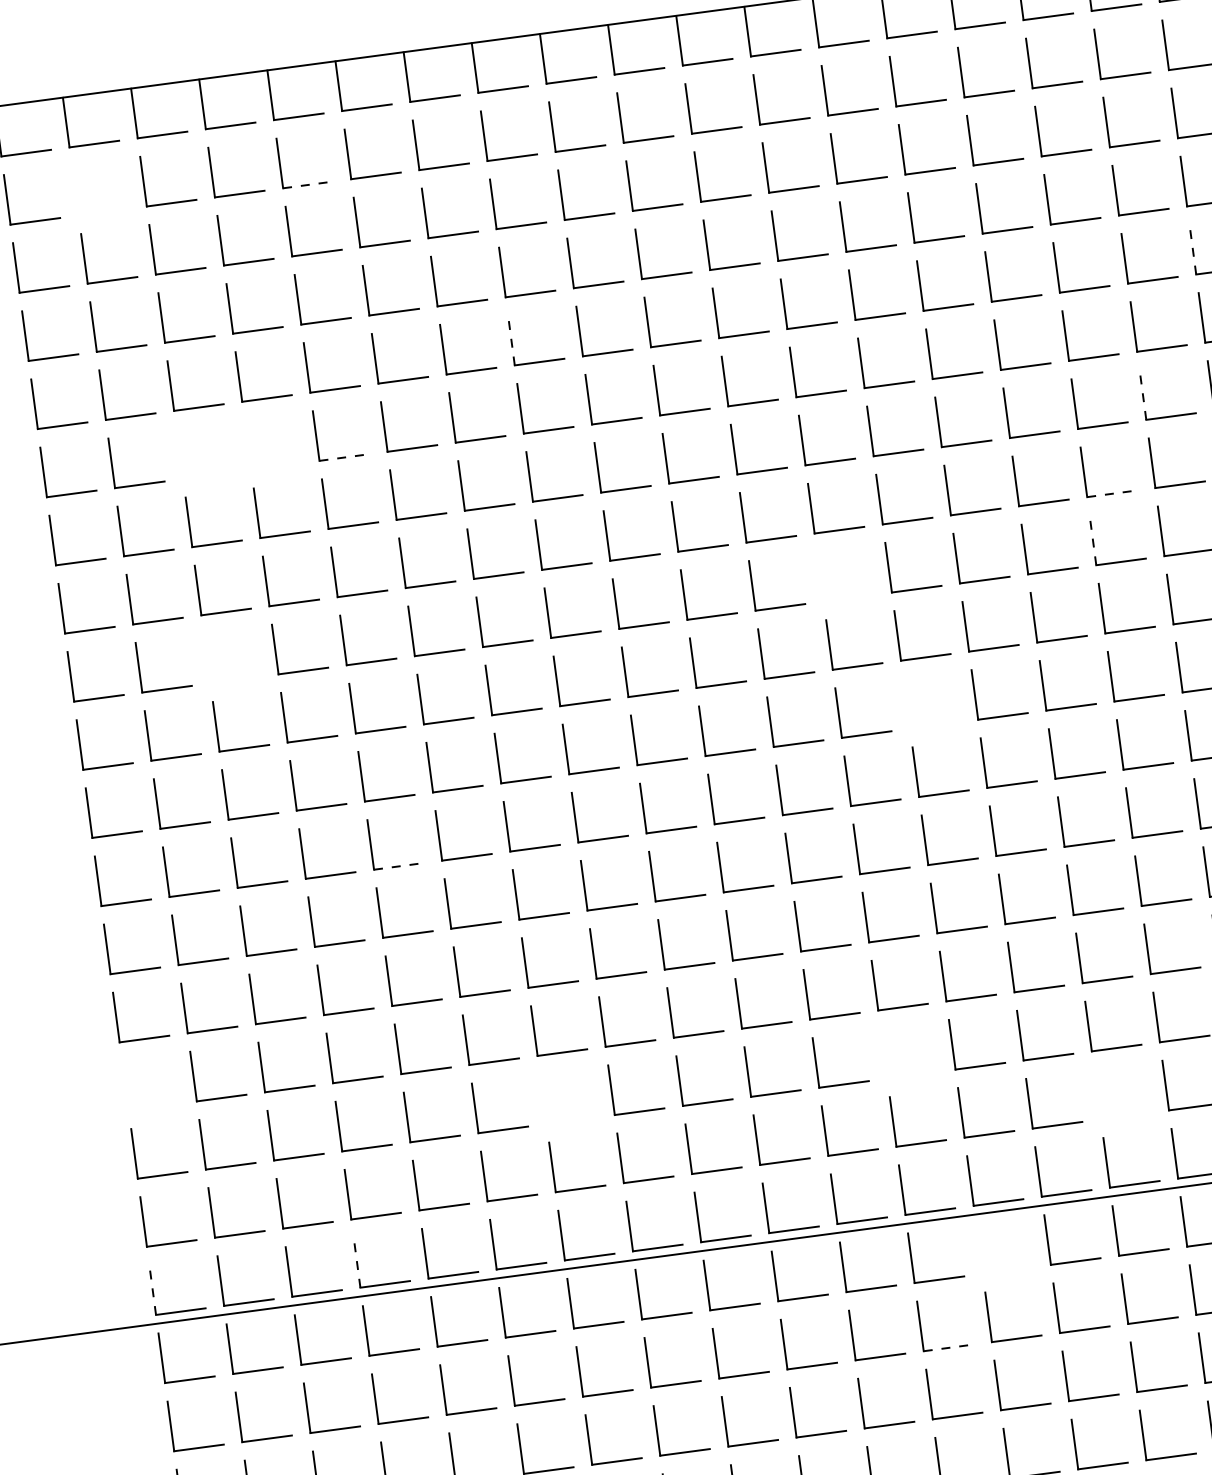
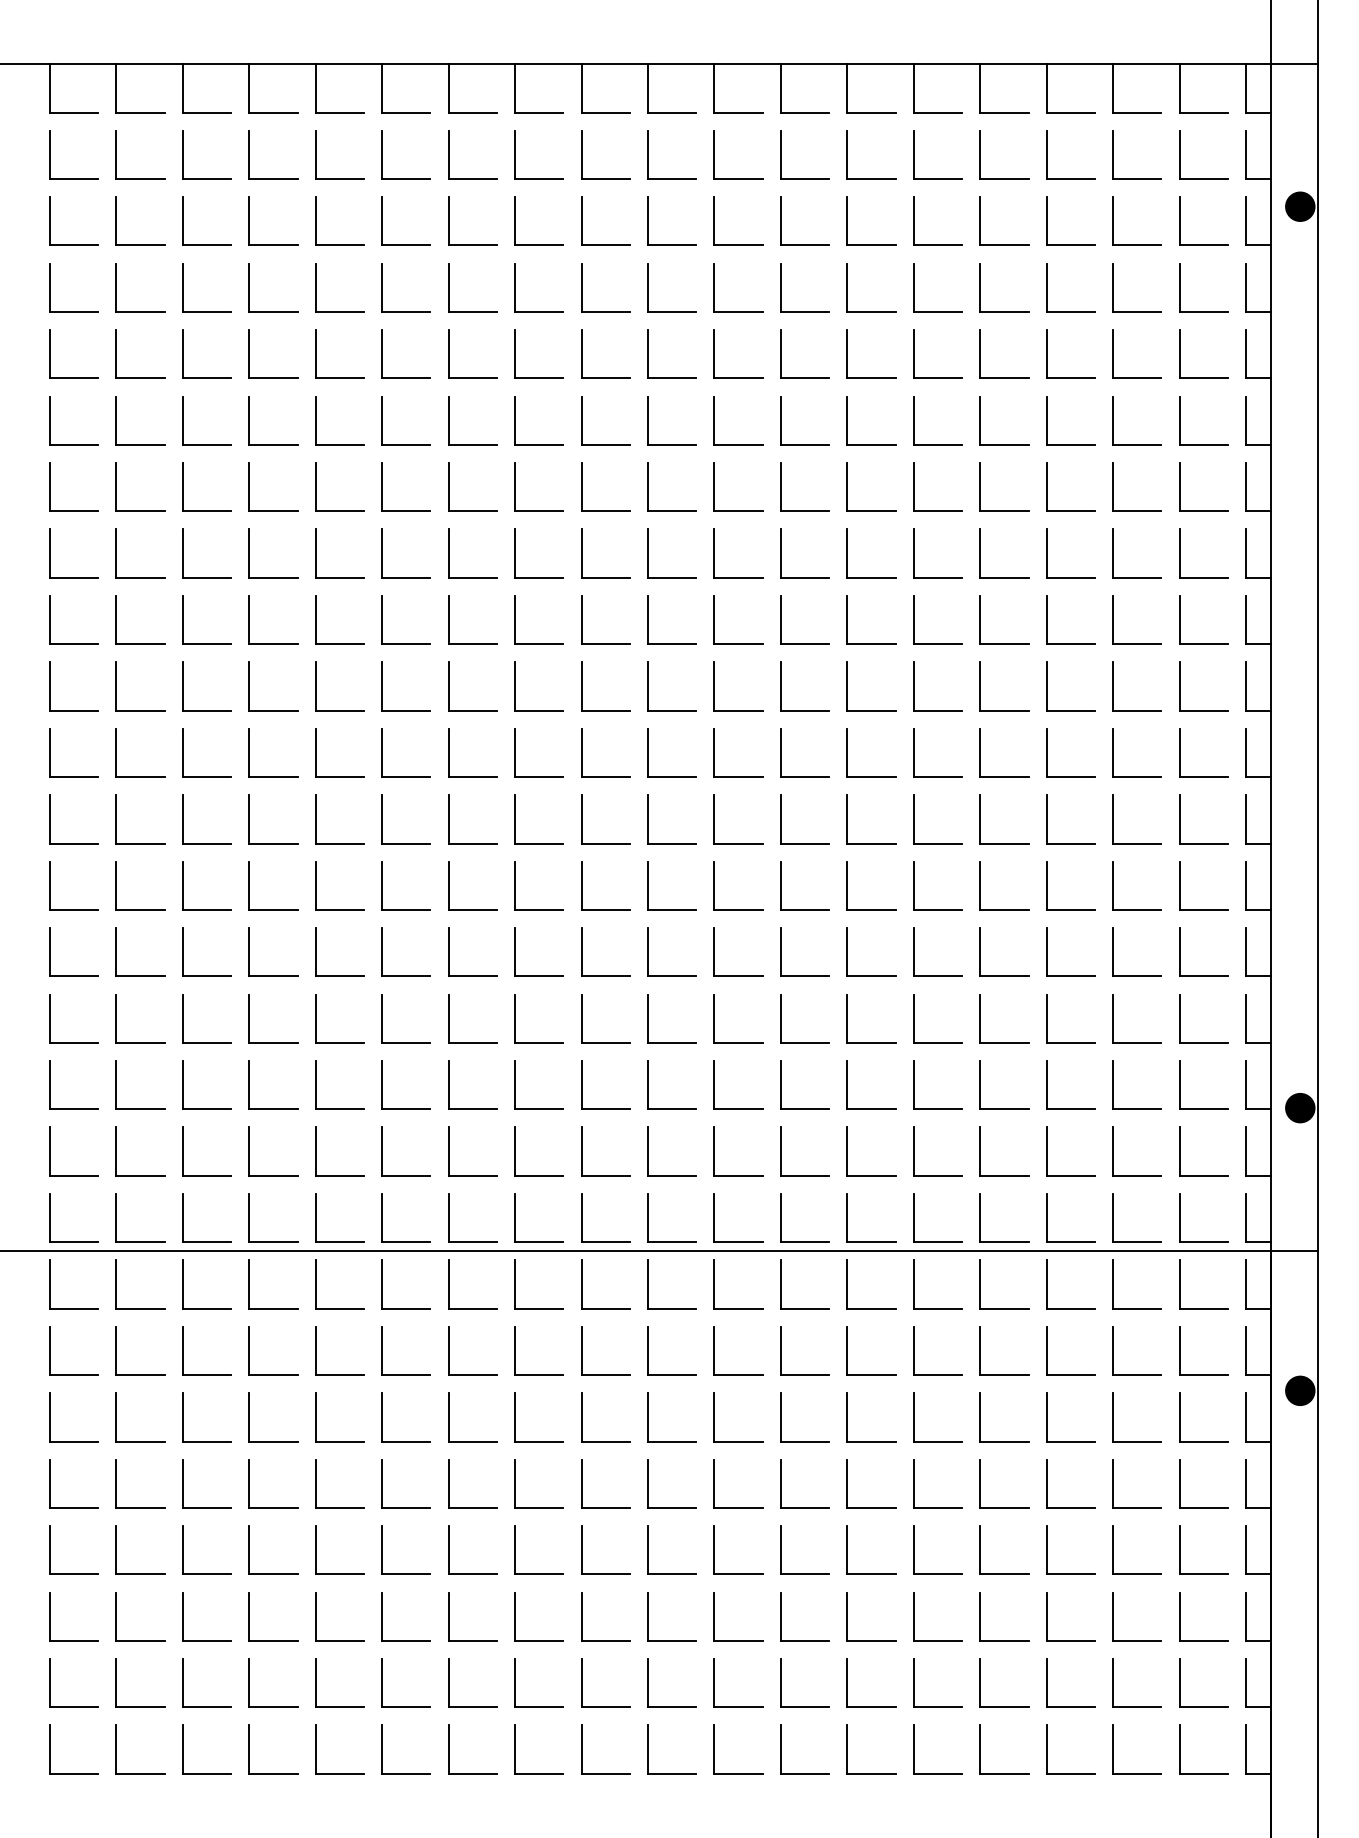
line: (308, 185) -> (340, 179), dashed -> solid
part: (75, 190) -> (116, 154), added
line: (1192, 248) -> (1179, 353), dashed -> solid
line: (511, 339) -> (515, 353), dashed -> solid
line: (1143, 394) -> (1113, 486), dashed -> solid
part: (248, 444) -> (249, 420), added
part: (180, 453) -> (183, 420), added
line: (344, 457) -> (340, 444), dashed -> solid
line: (1112, 493) -> (1071, 577), dashed -> solid
line: (1092, 539) -> (1046, 619), dashed -> solid
part: (821, 576) -> (781, 619), added
part: (207, 658) -> (183, 619), added
part: (906, 703) -> (847, 752), added
line: (399, 866) -> (340, 843), dashed -> solid
part: (884, 1053) -> (781, 1084), added
part: (125, 1085) -> (50, 1018), added
part: (1097, 1094) -> (980, 1151), added
part: (544, 1098) -> (449, 1084), added
part: (979, 1249) -> (847, 1284), added
line: (357, 1262) -> (249, 1217), dashed -> solid
line: (152, 1289) -> (49, 1217), dashed -> solid
line: (949, 1348) -> (805, 1375), dashed -> solid

